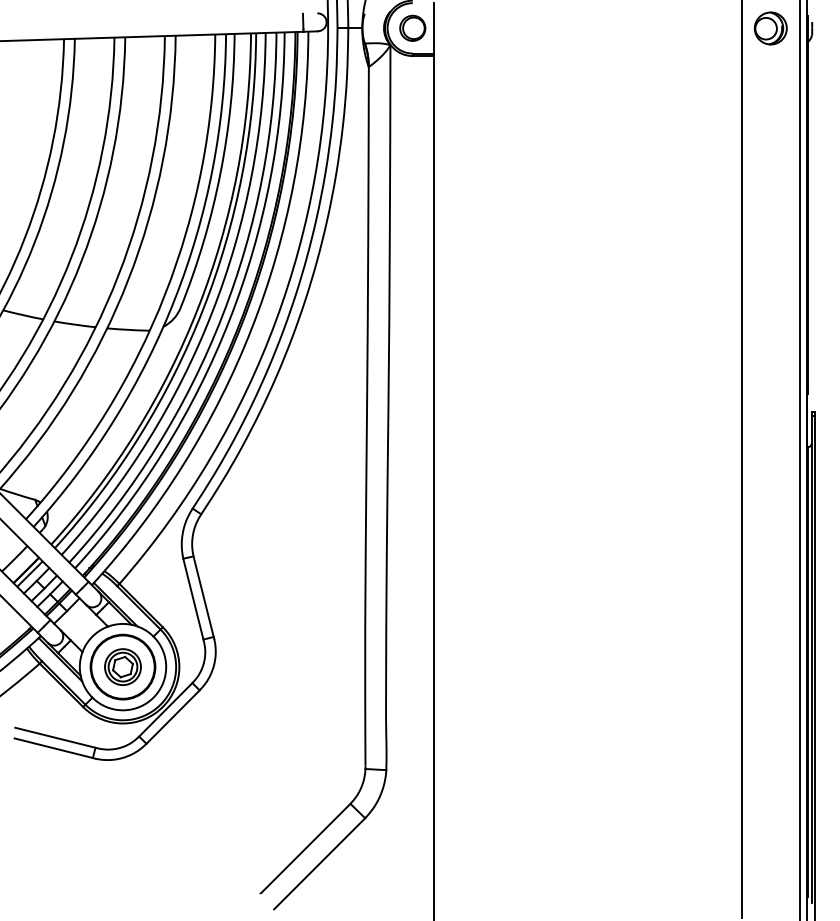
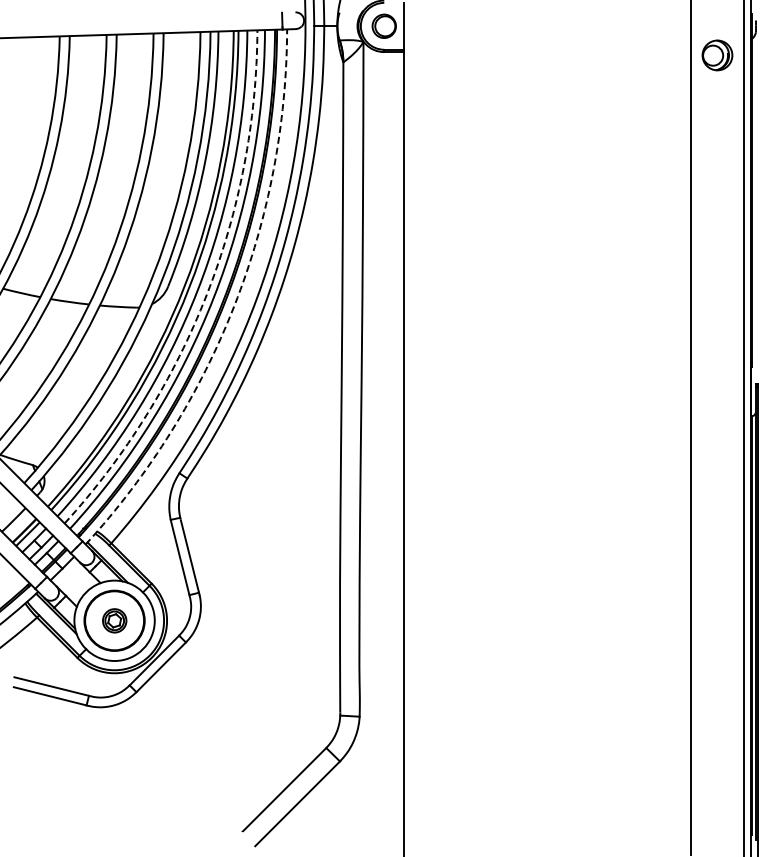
part: (770, 28) -> (717, 55), moved
arc: (221, 316) -> (206, 294), solid -> dashed
arc: (251, 328) -> (234, 305), solid -> dashed
part: (122, 666) -> (114, 620), size x0.7

